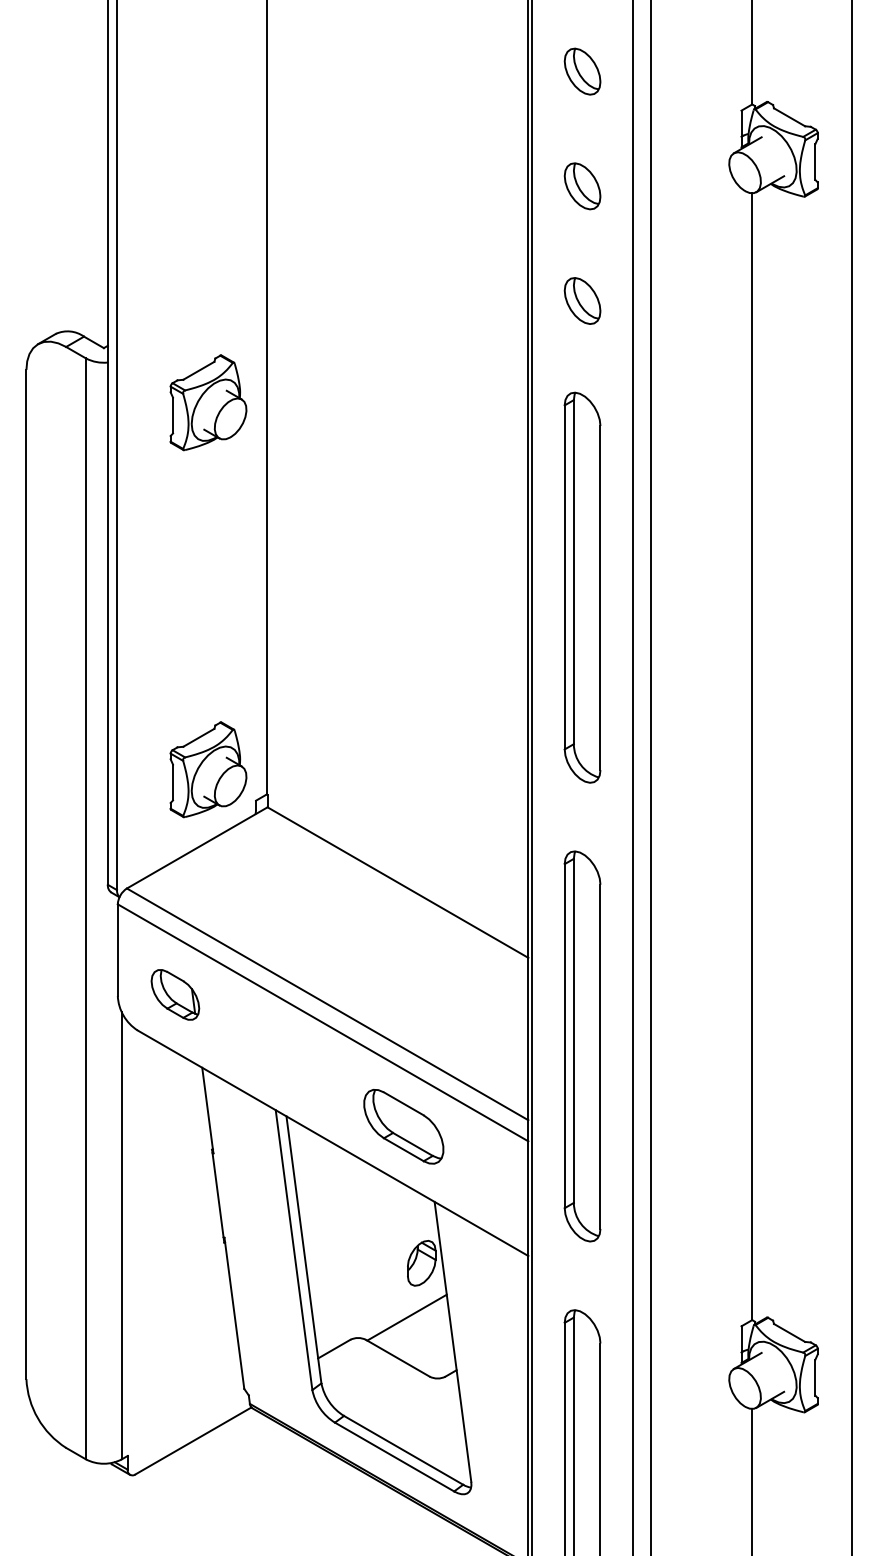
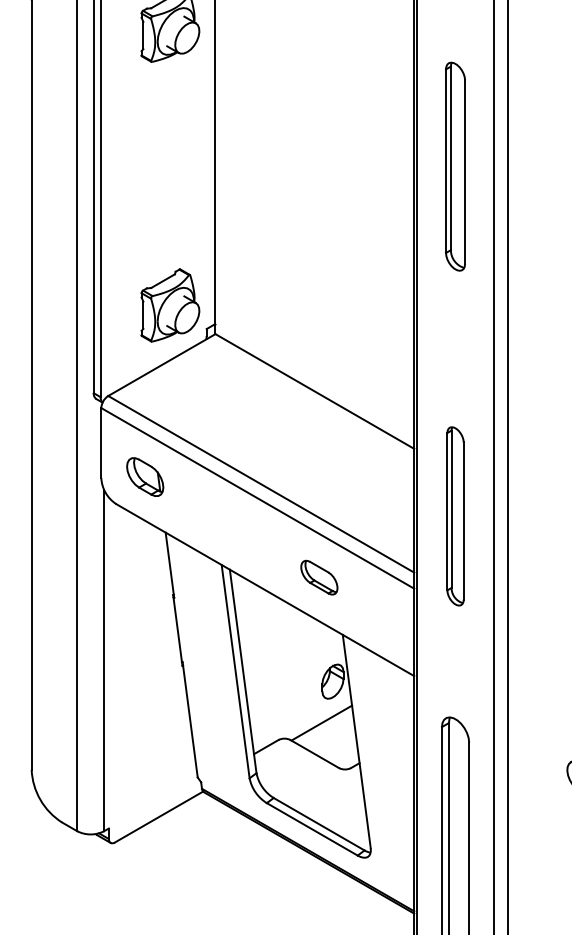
part: (582, 587) -> (455, 166), size x0.7
part: (582, 1046) -> (455, 516), size x0.6
part: (403, 1126) -> (319, 577), size x0.6

